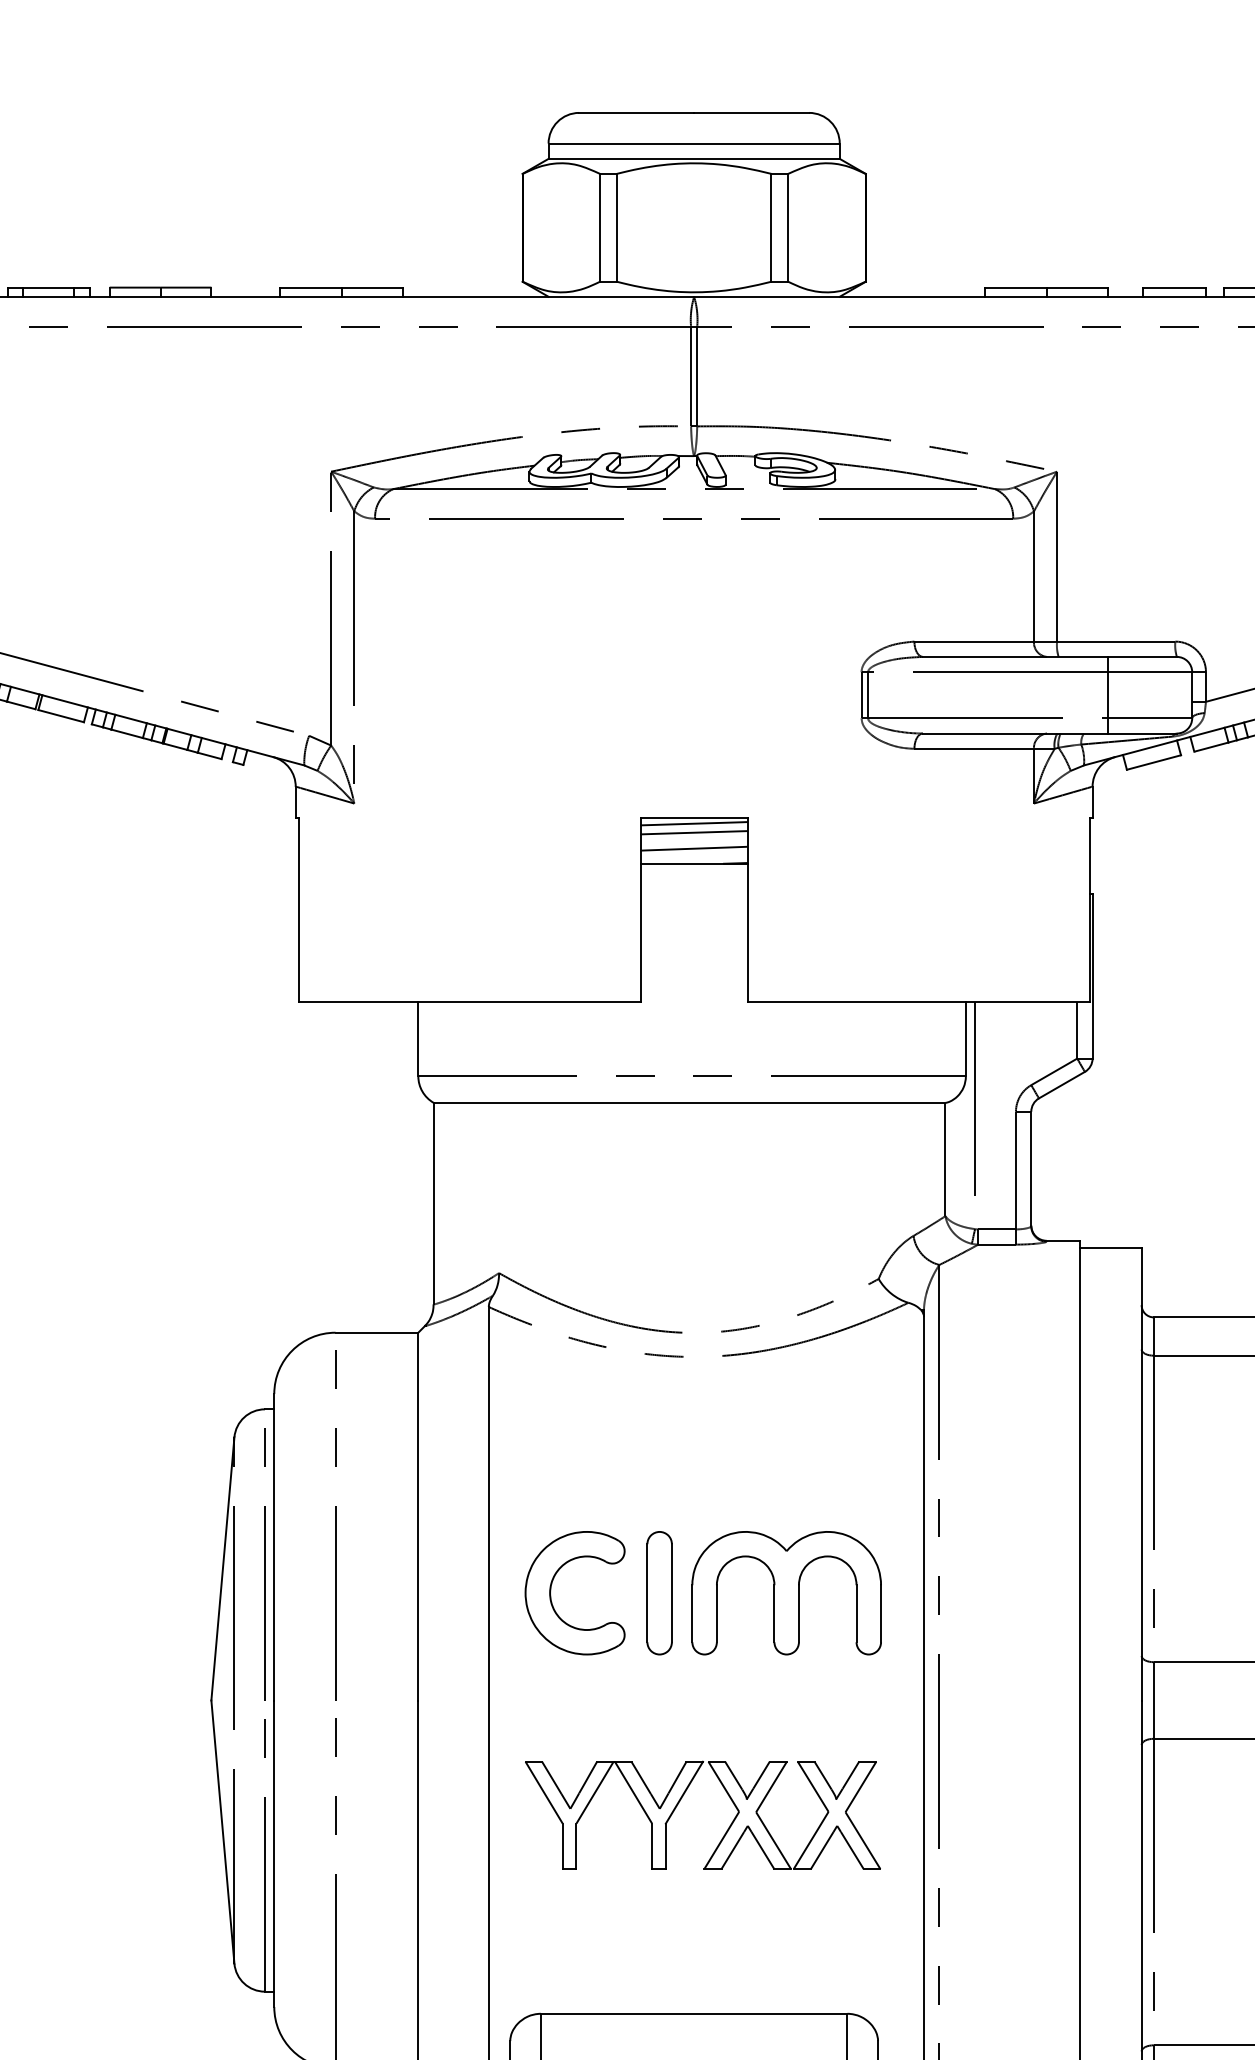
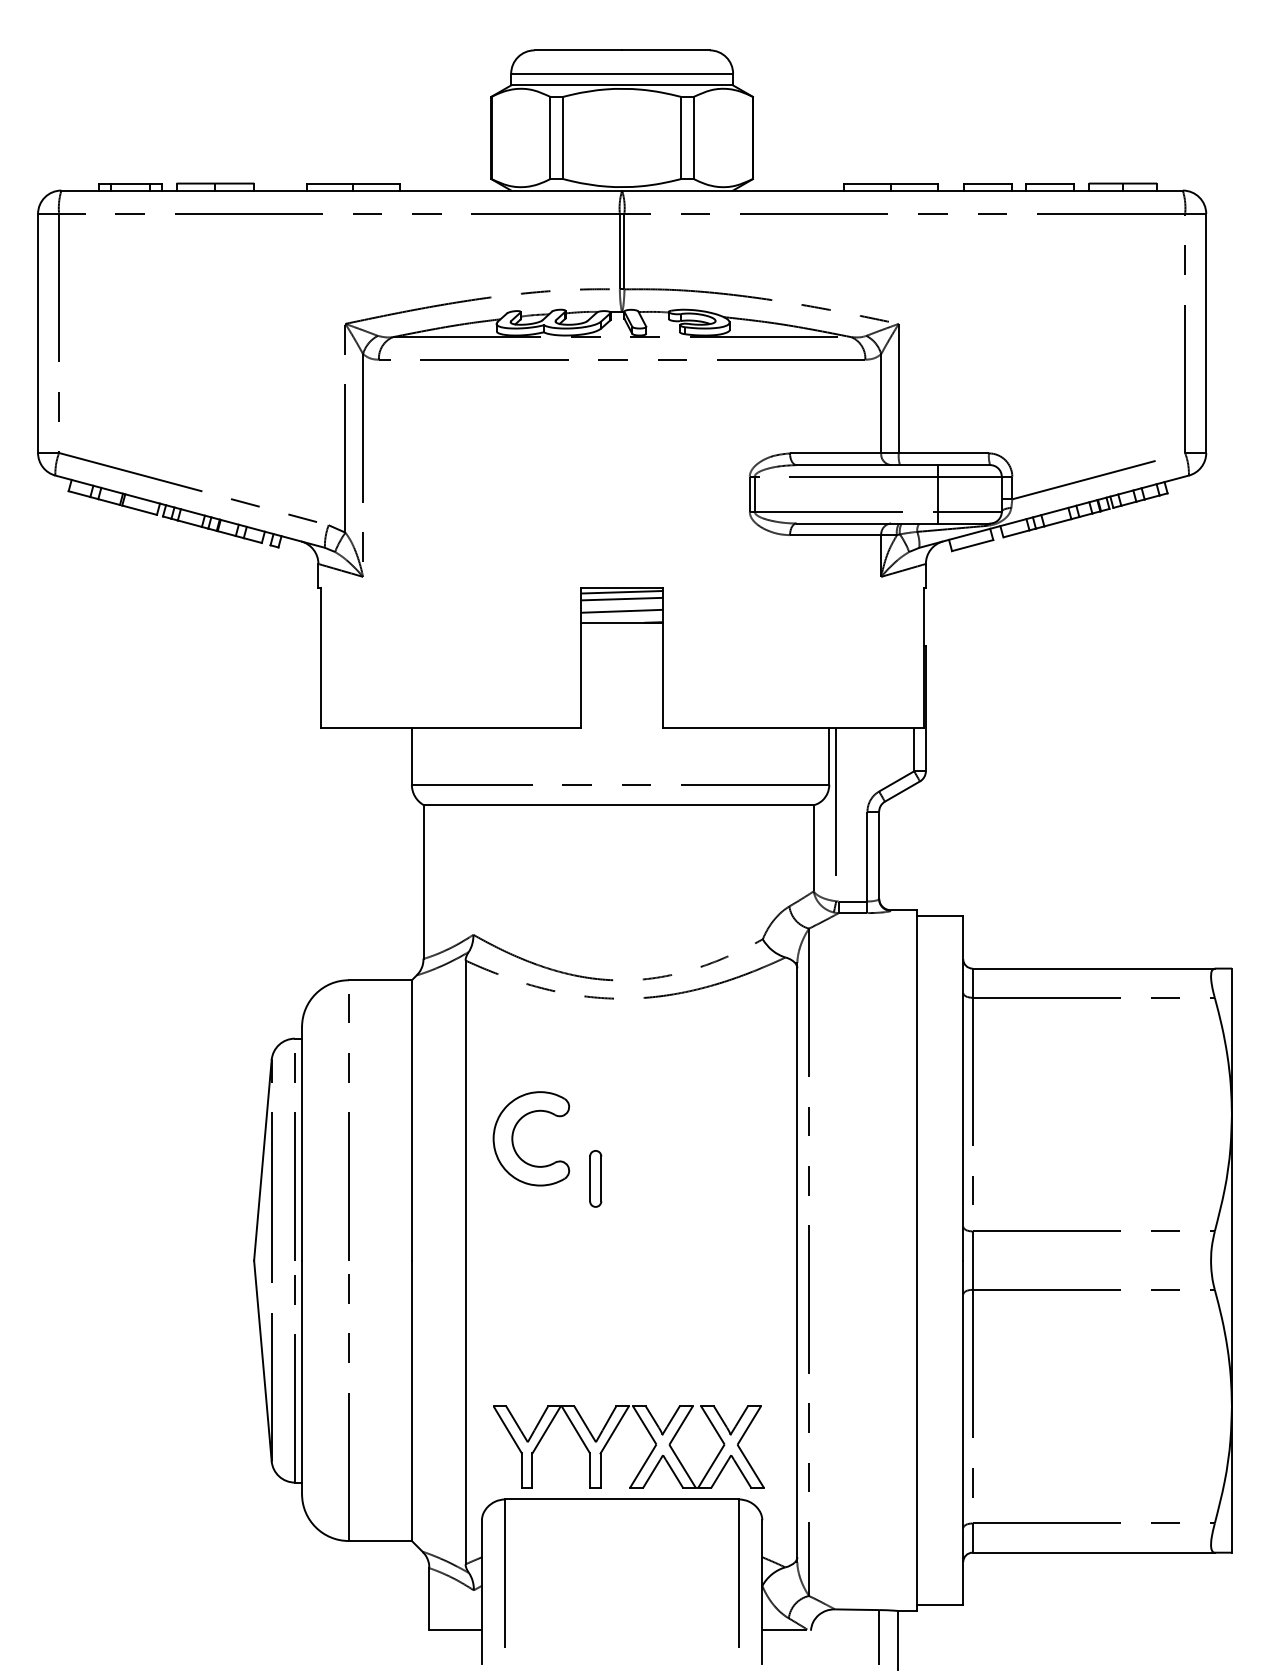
part: (551, 1592) -> (513, 1138), moved
part: (659, 1592) -> (595, 1178), size x0.6
part: (786, 1592) -> (692, 1178), removed
part: (682, 1798) -> (613, 1434), moved

